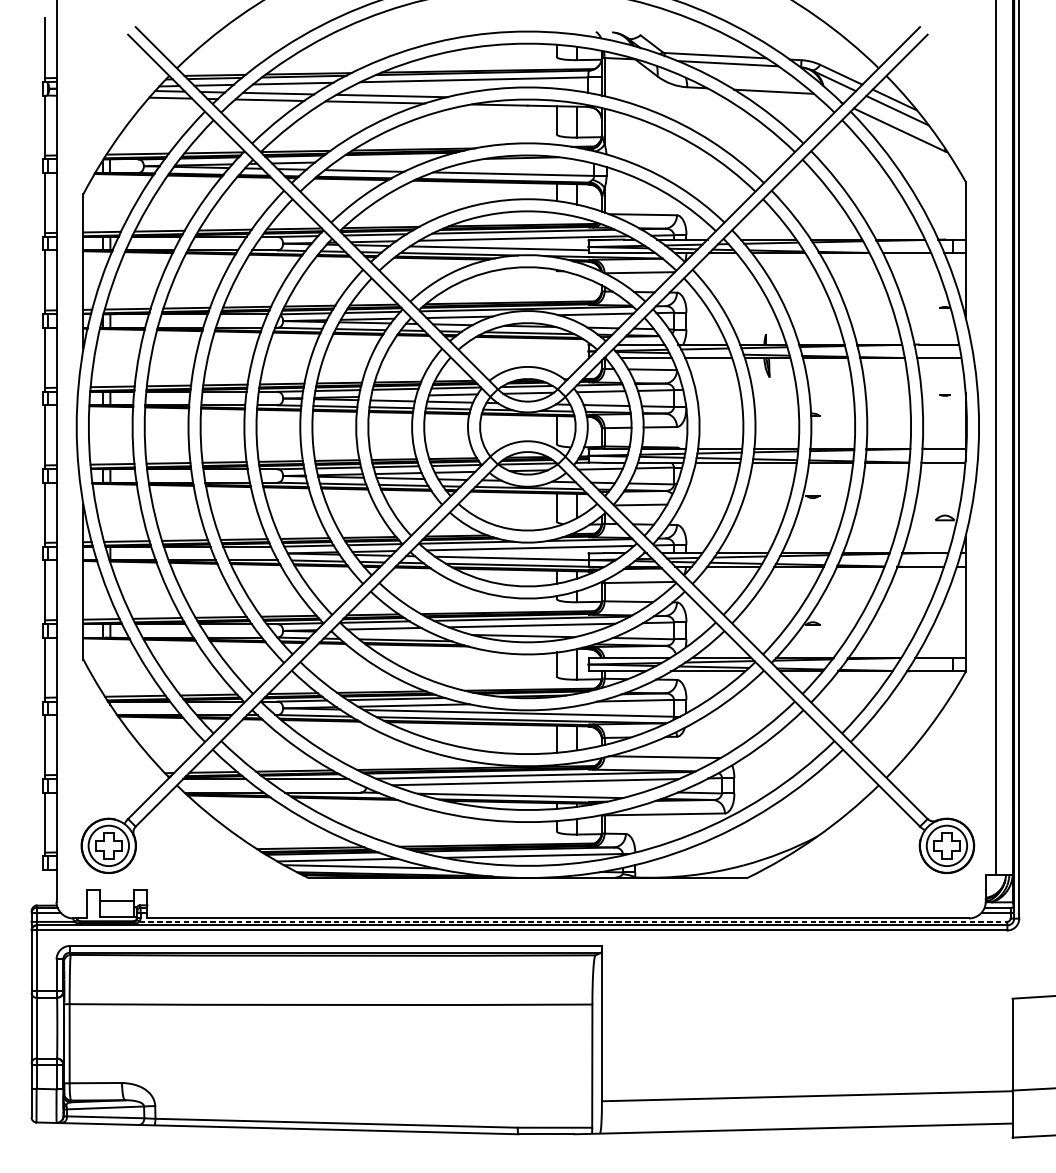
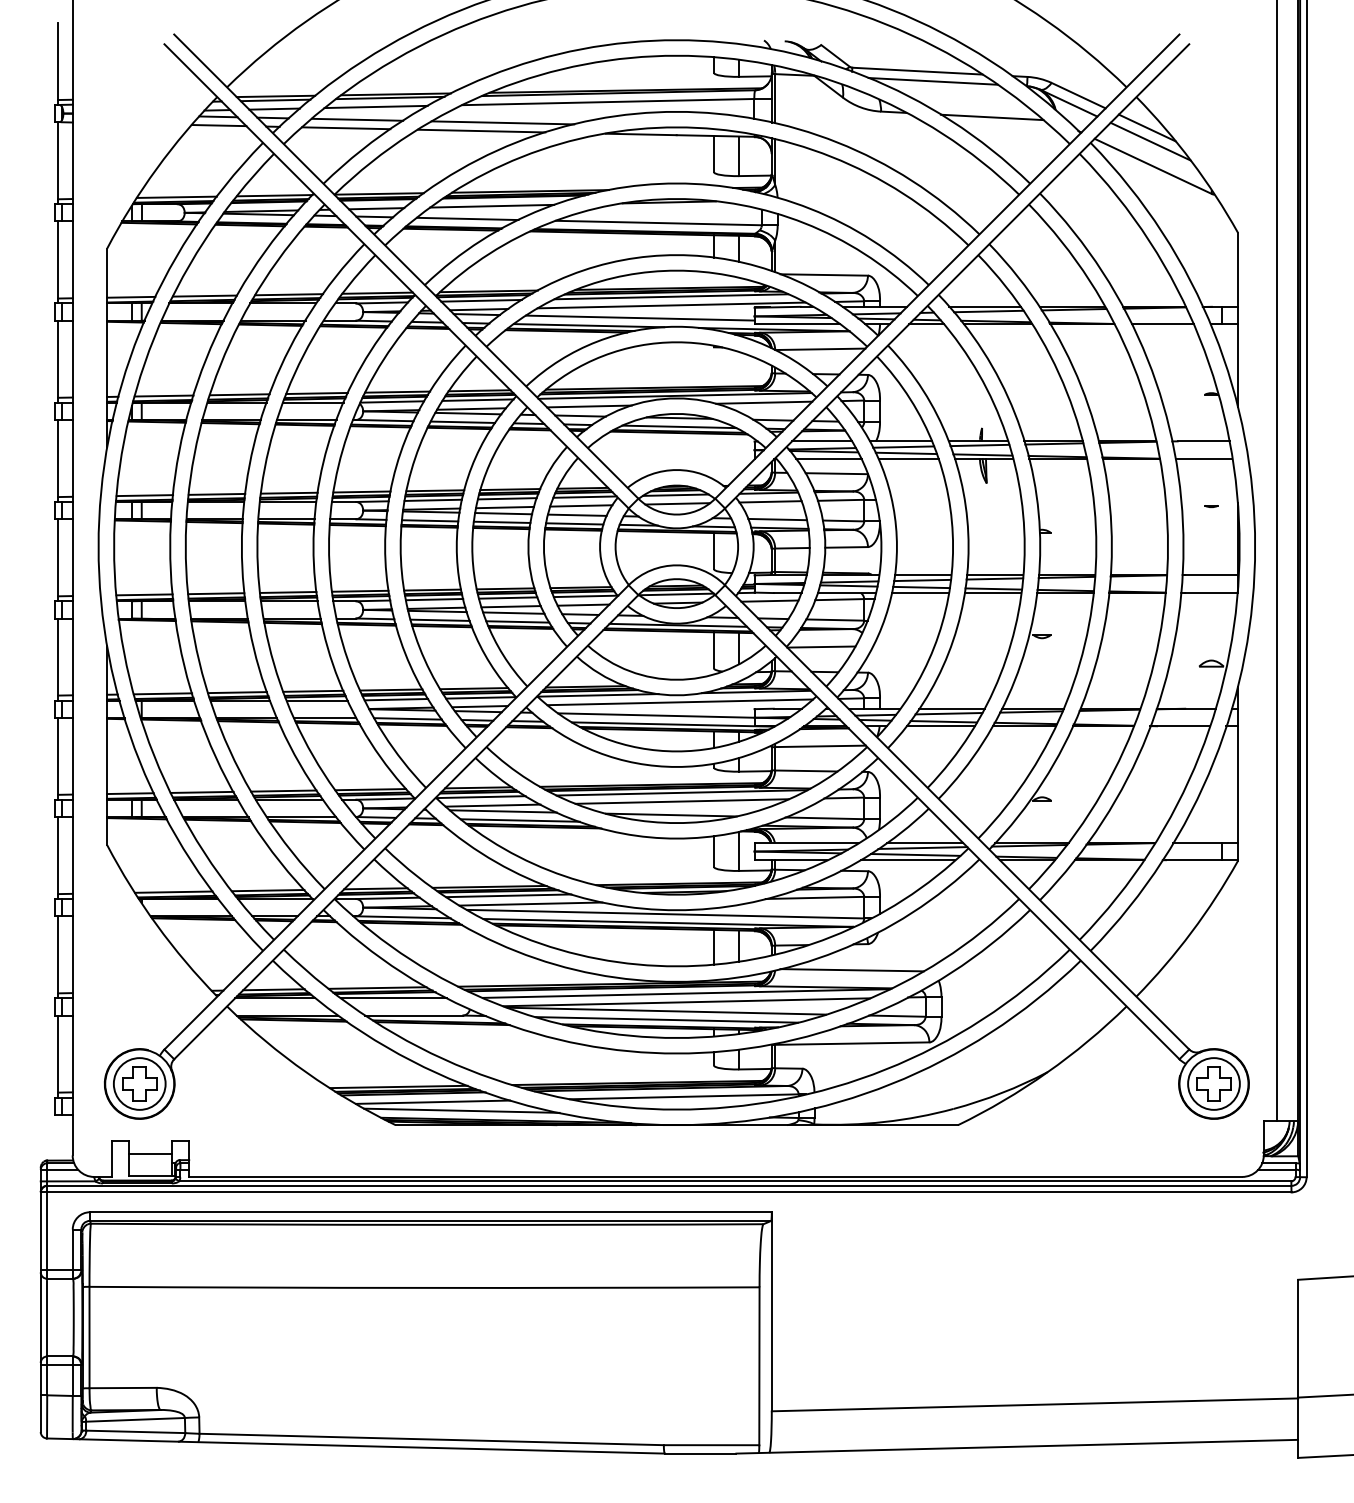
line: (384, 160) -> (492, 205), added
line: (706, 354) -> (905, 453), added
line: (393, 396) -> (504, 507), added
line: (391, 633) -> (502, 811), added
line: (519, 788) -> (666, 1010), added
line: (573, 921) -> (735, 1181), dashed -> solid

